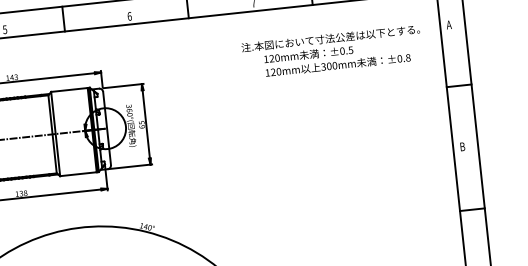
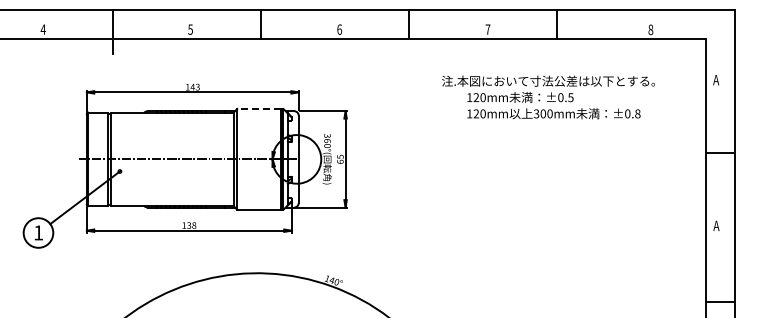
text: (332, 52) -> (548, 97), moved
line: (69, 90) -> (259, 109), solid -> dashed
text: (462, 146) -> (716, 225), B -> A

